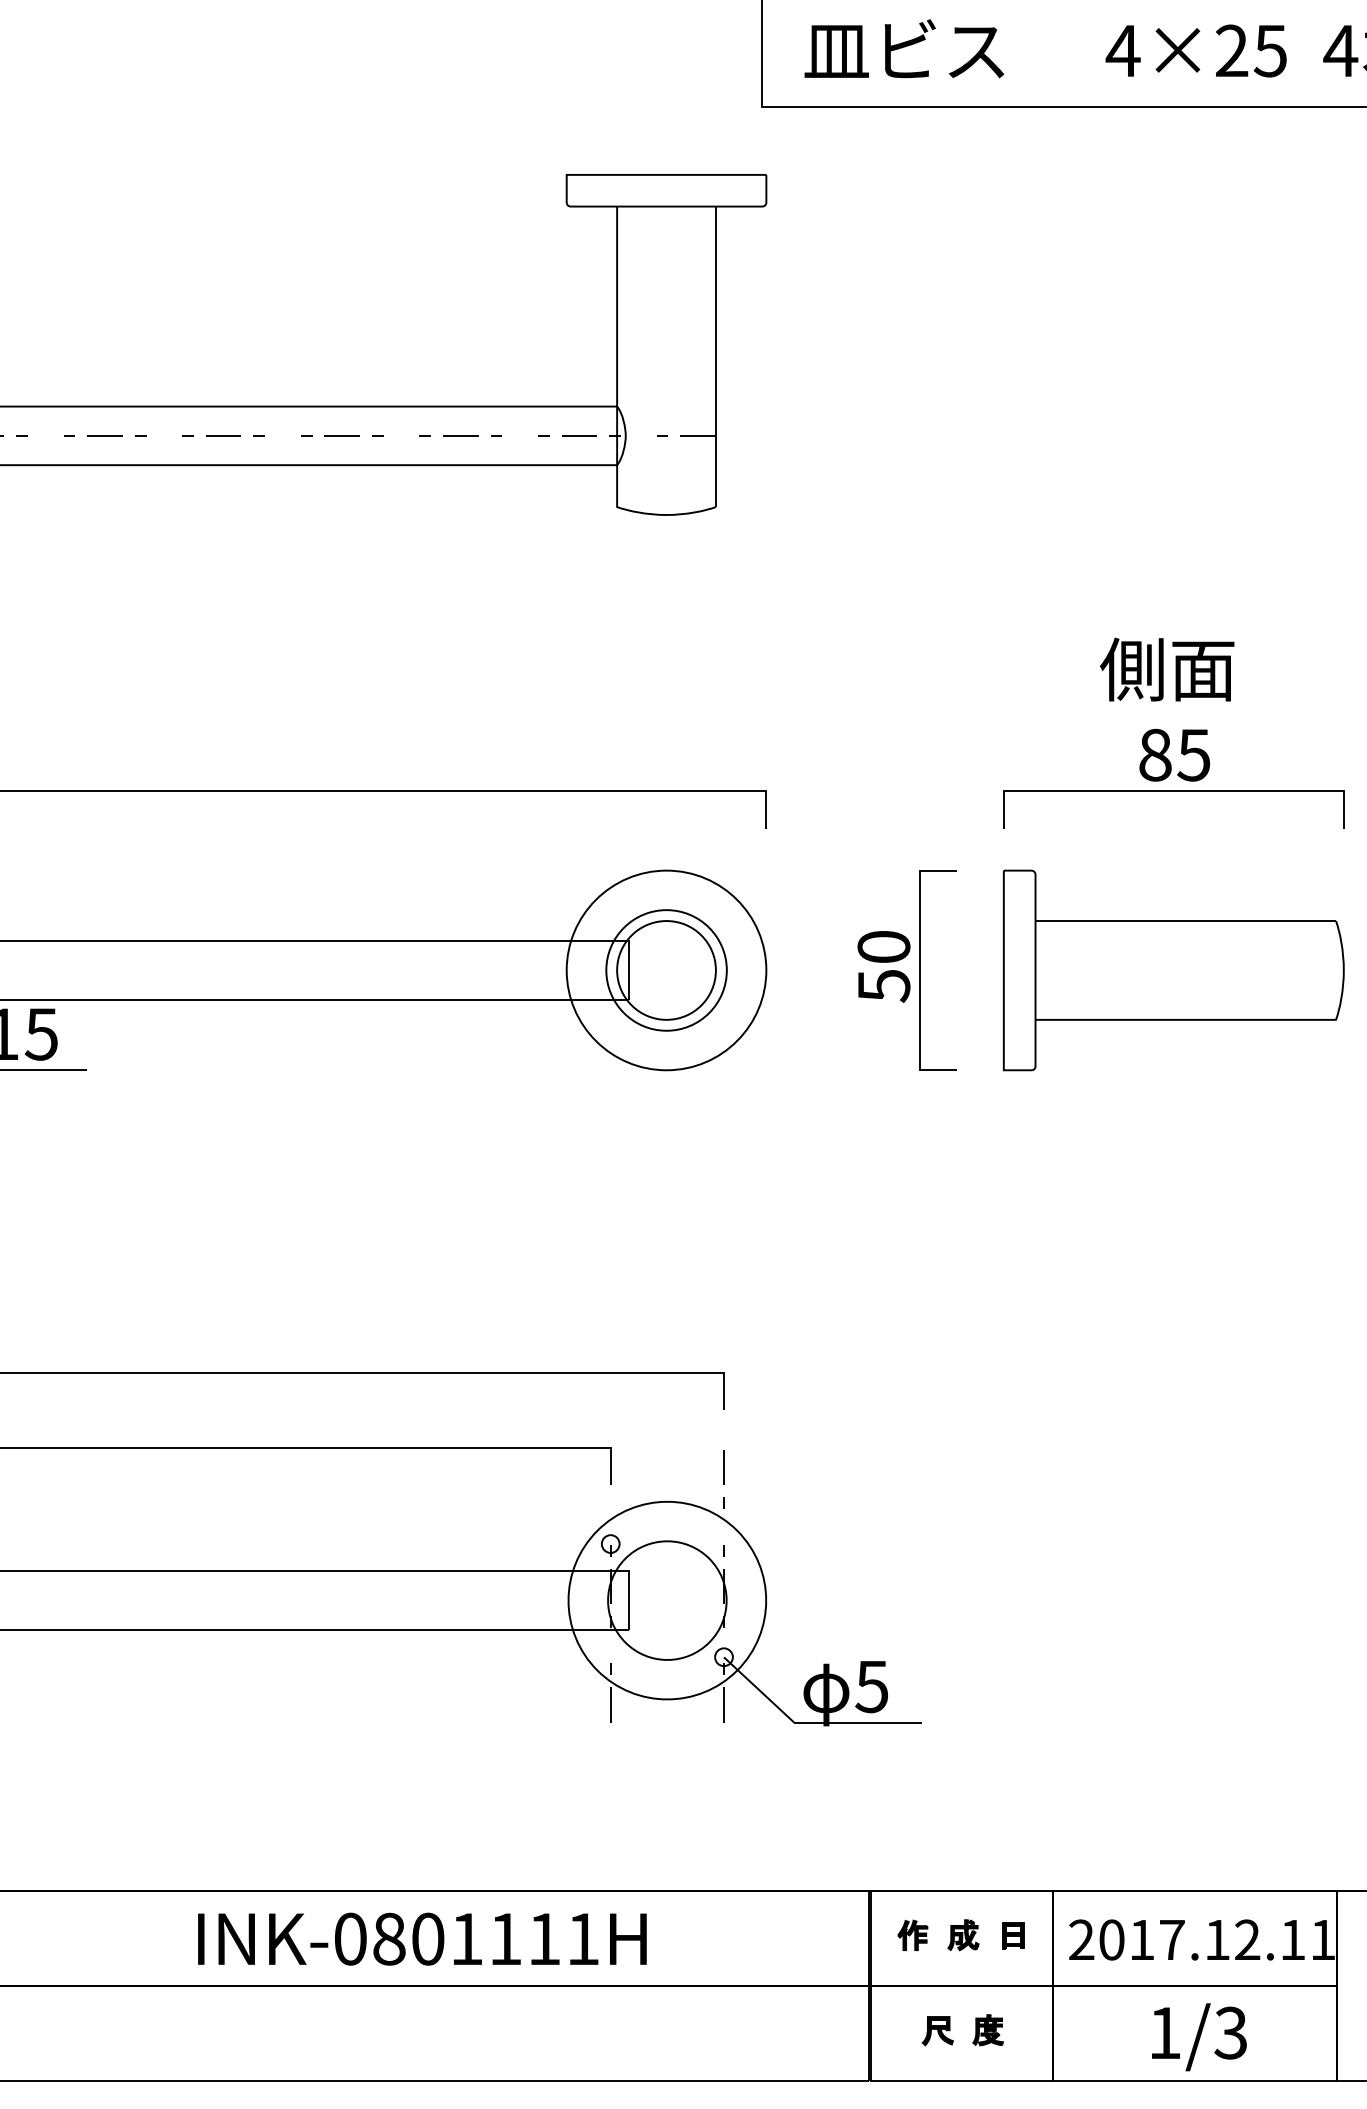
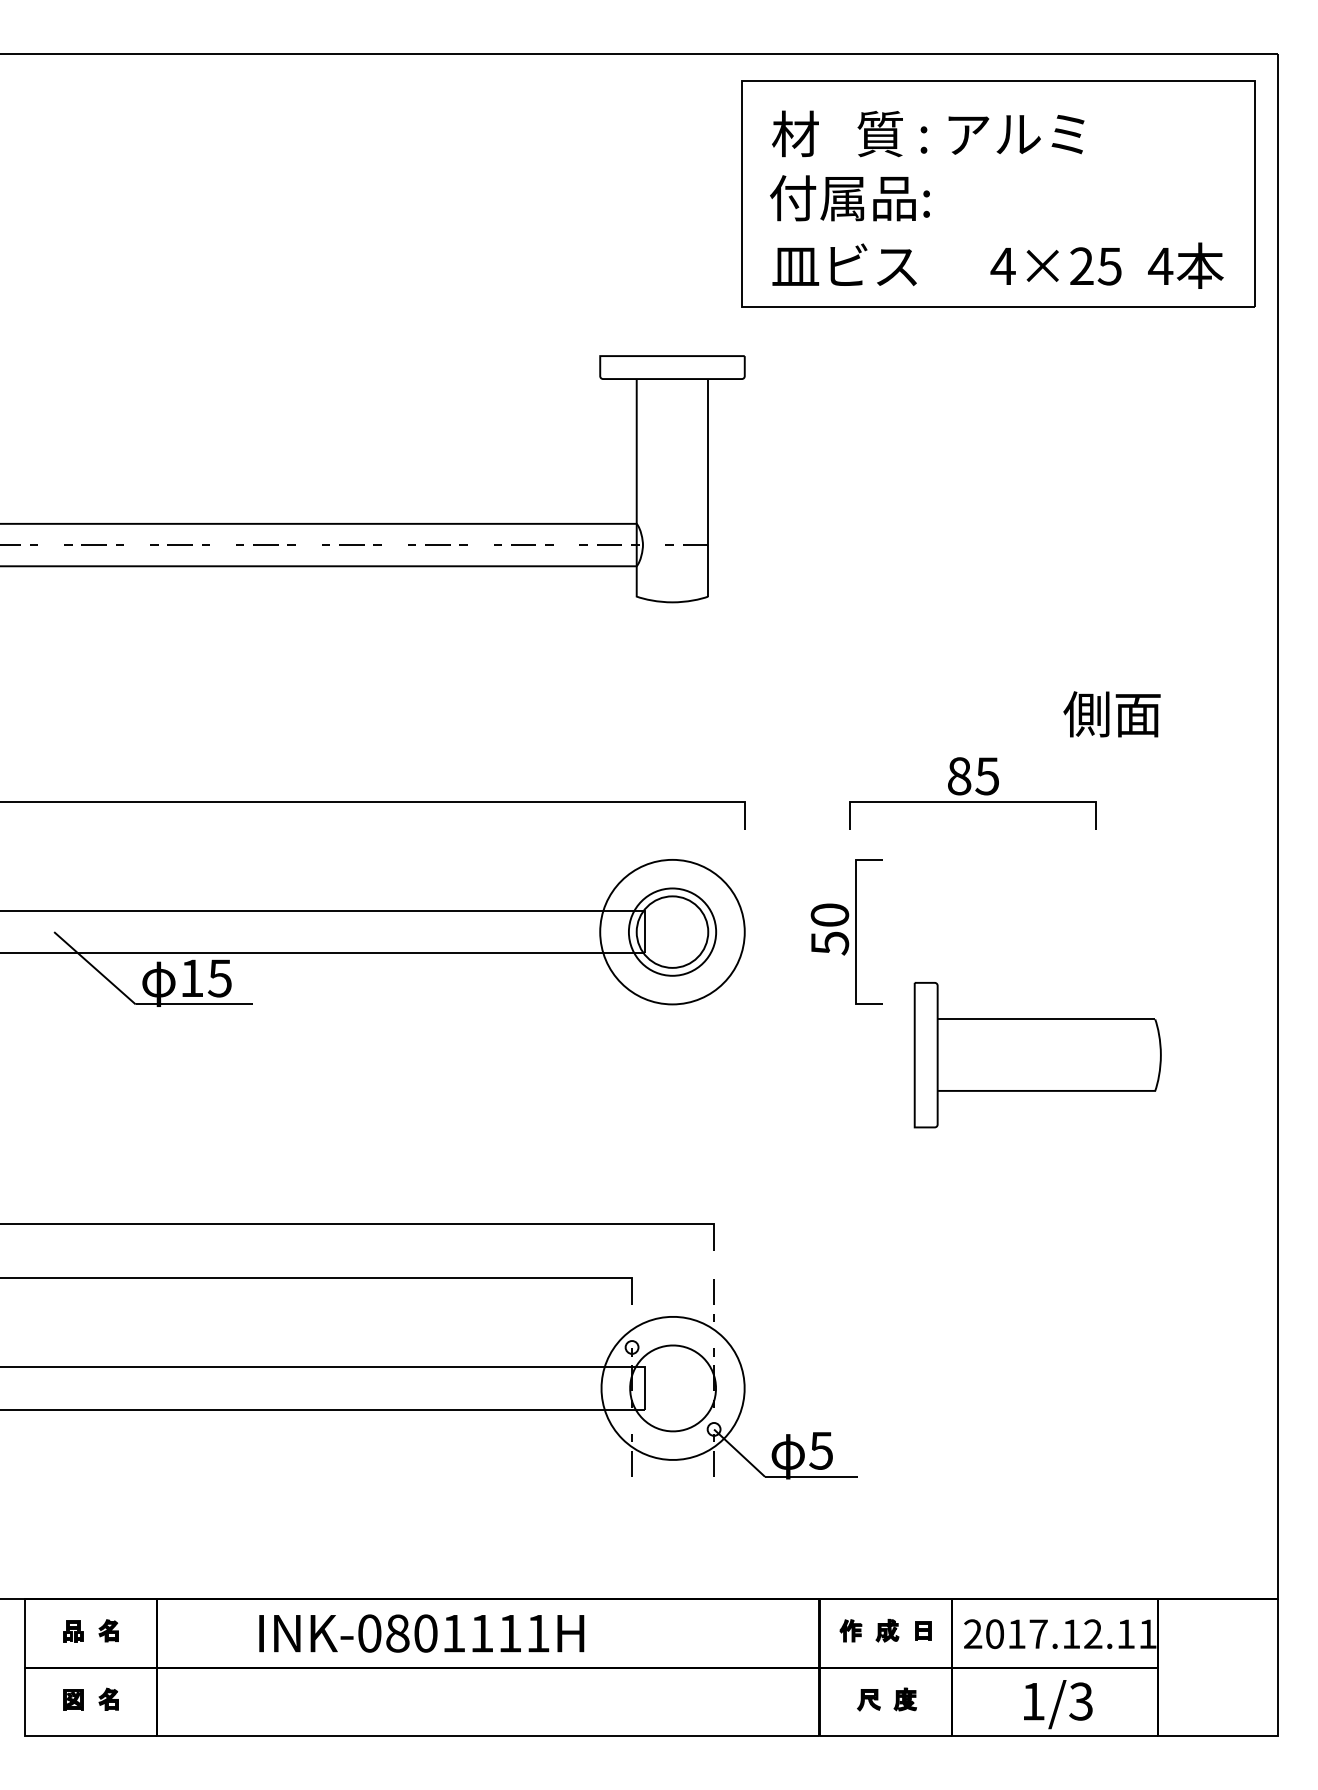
text: (1166, 669) -> (1111, 714), moved
part: (1173, 778) -> (972, 793), moved
part: (1173, 970) -> (1037, 1055), moved
text: (422, 1939) -> (421, 1633), moved

